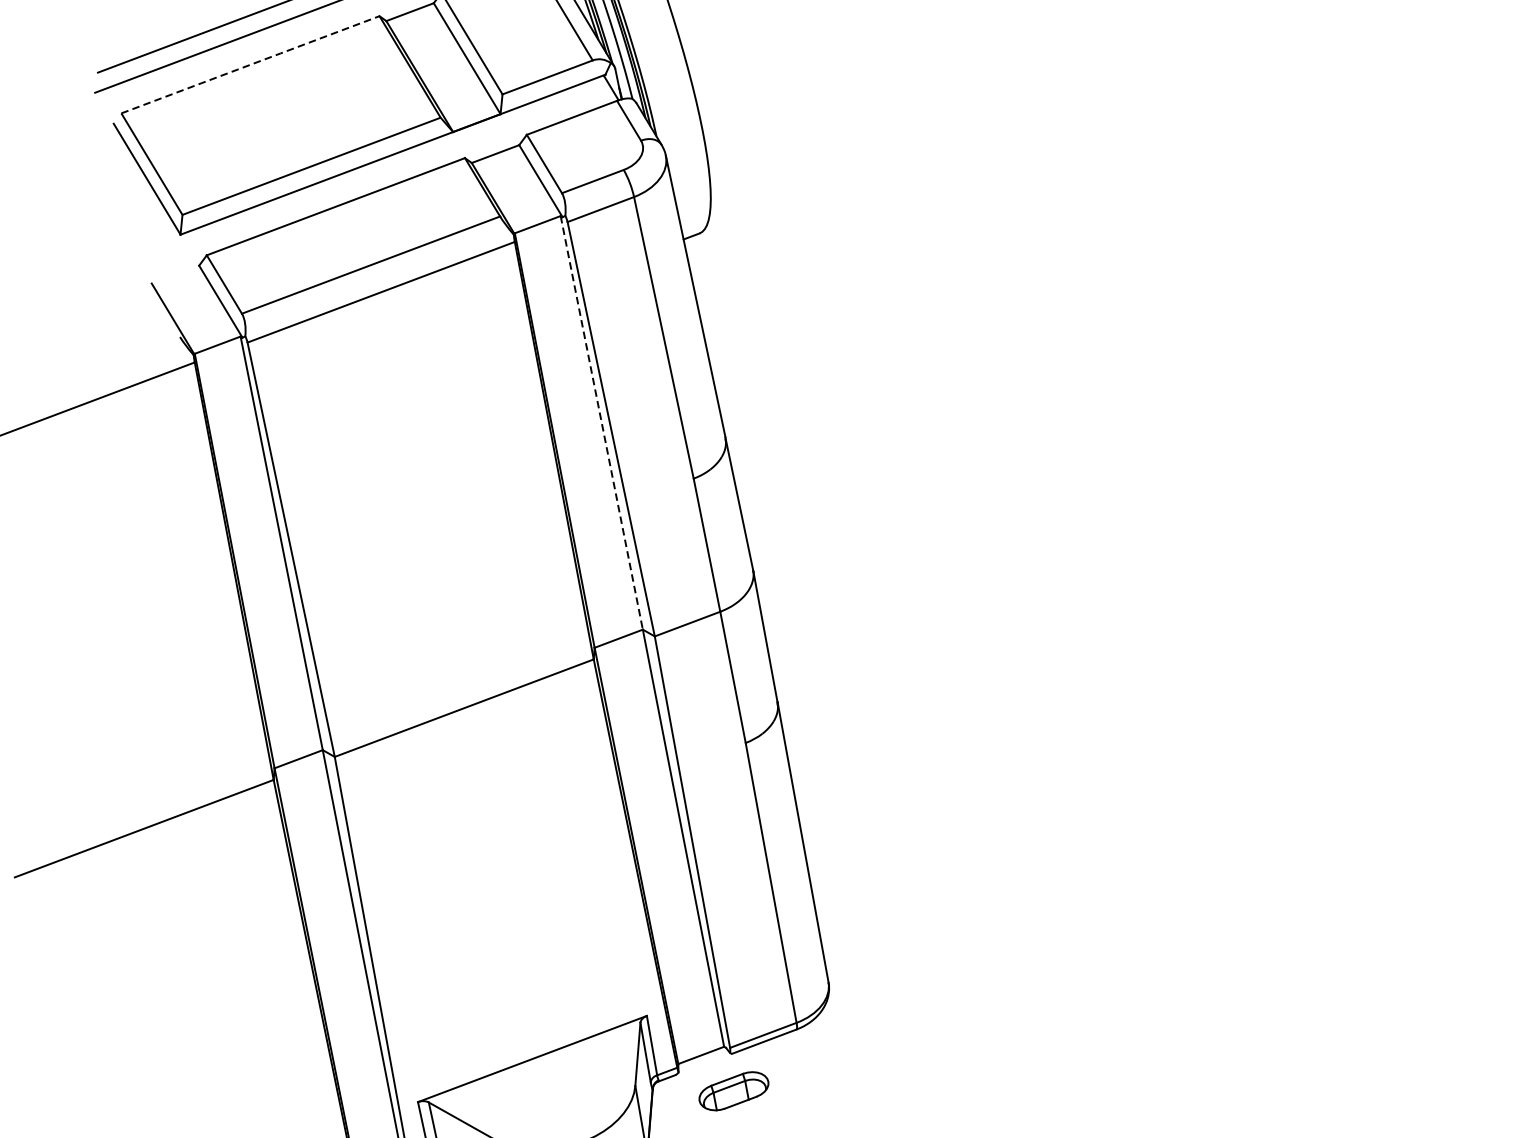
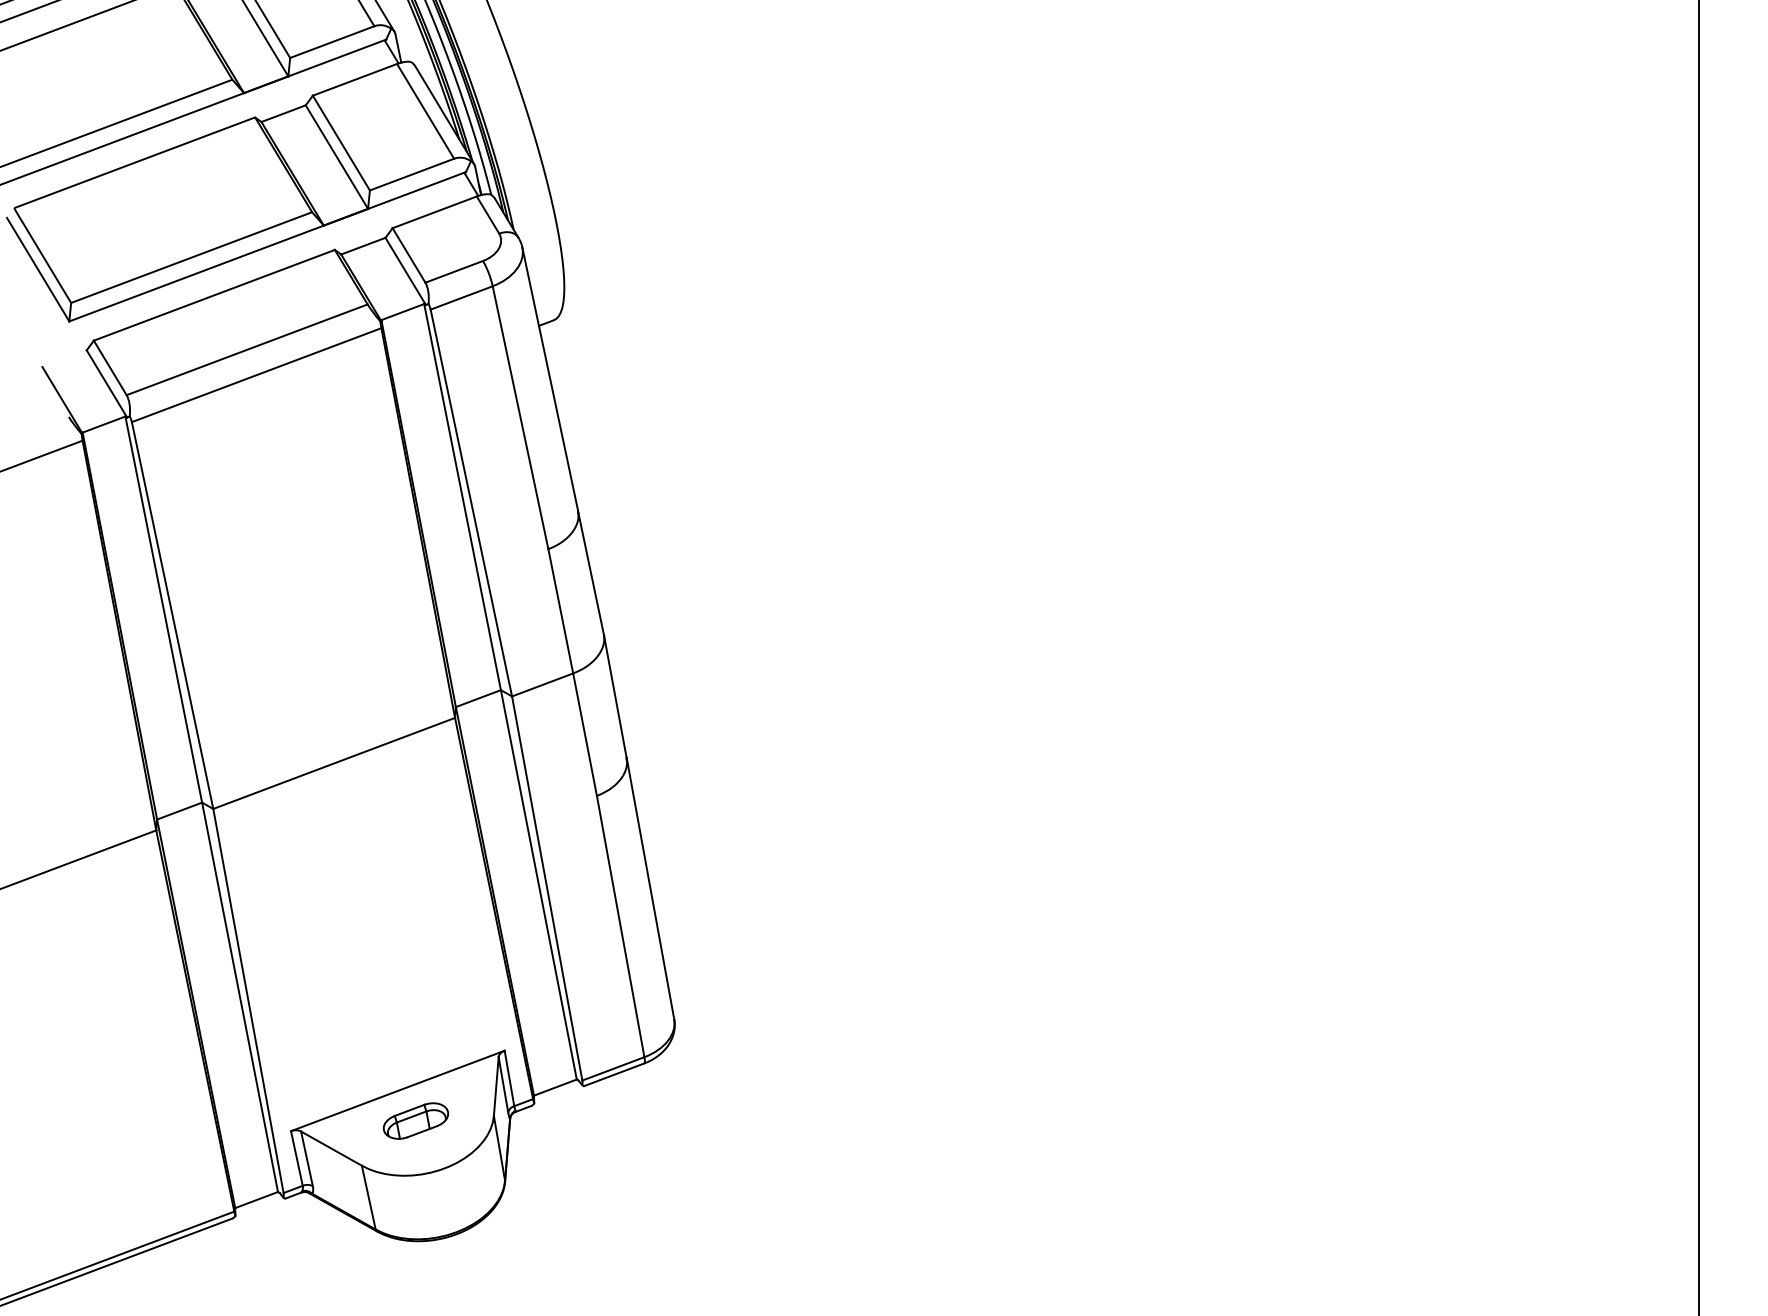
line: (250, 64) -> (134, 162), dashed -> solid
line: (601, 423) -> (462, 497), dashed -> solid
part: (733, 1090) -> (415, 1120), moved

